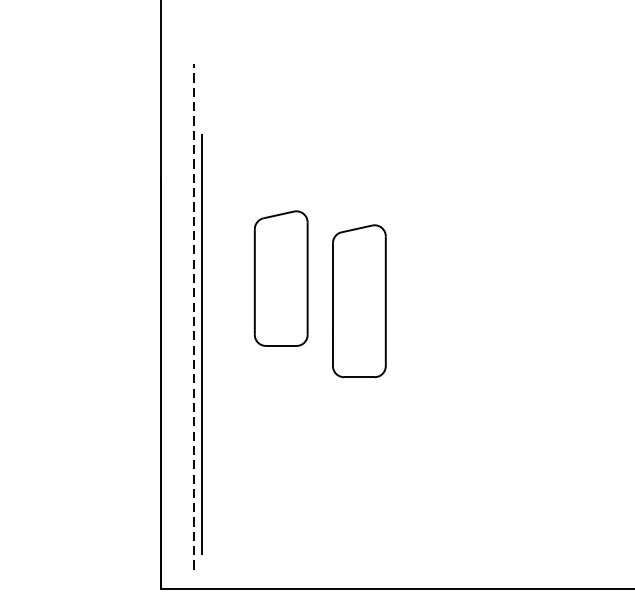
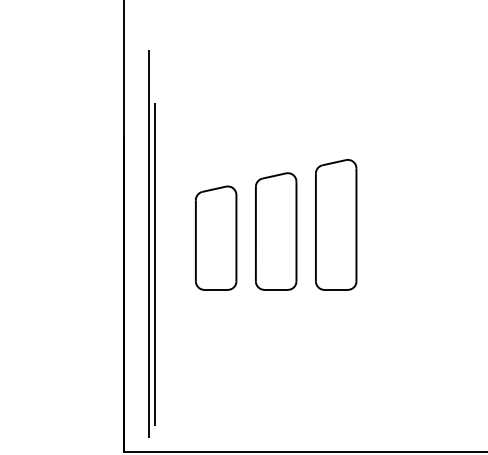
part: (281, 277) -> (216, 237), moved
part: (437, 292) -> (336, 224), added
line: (194, 316) -> (149, 243), dashed -> solid

